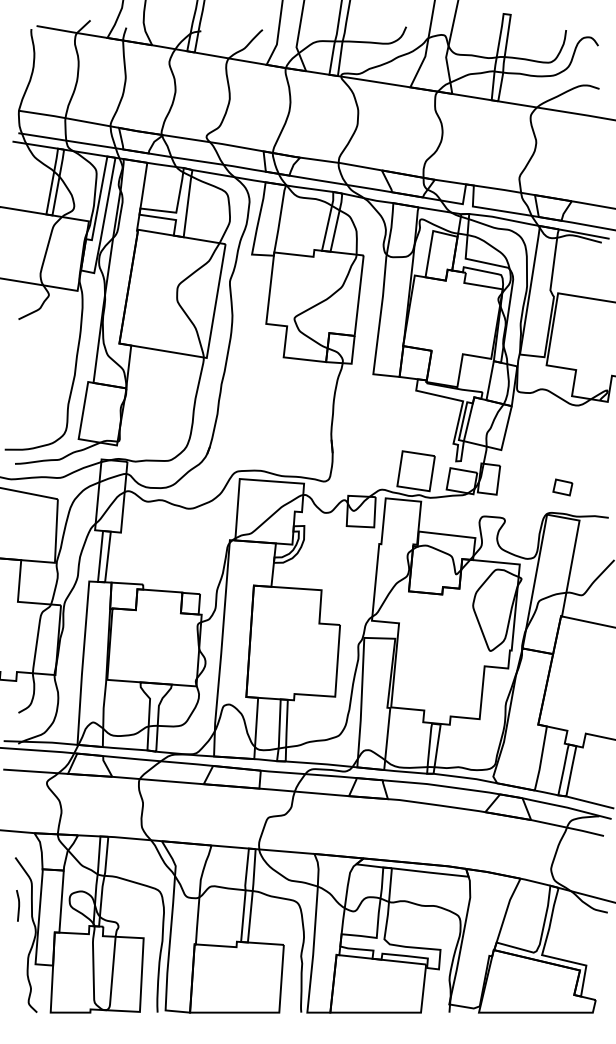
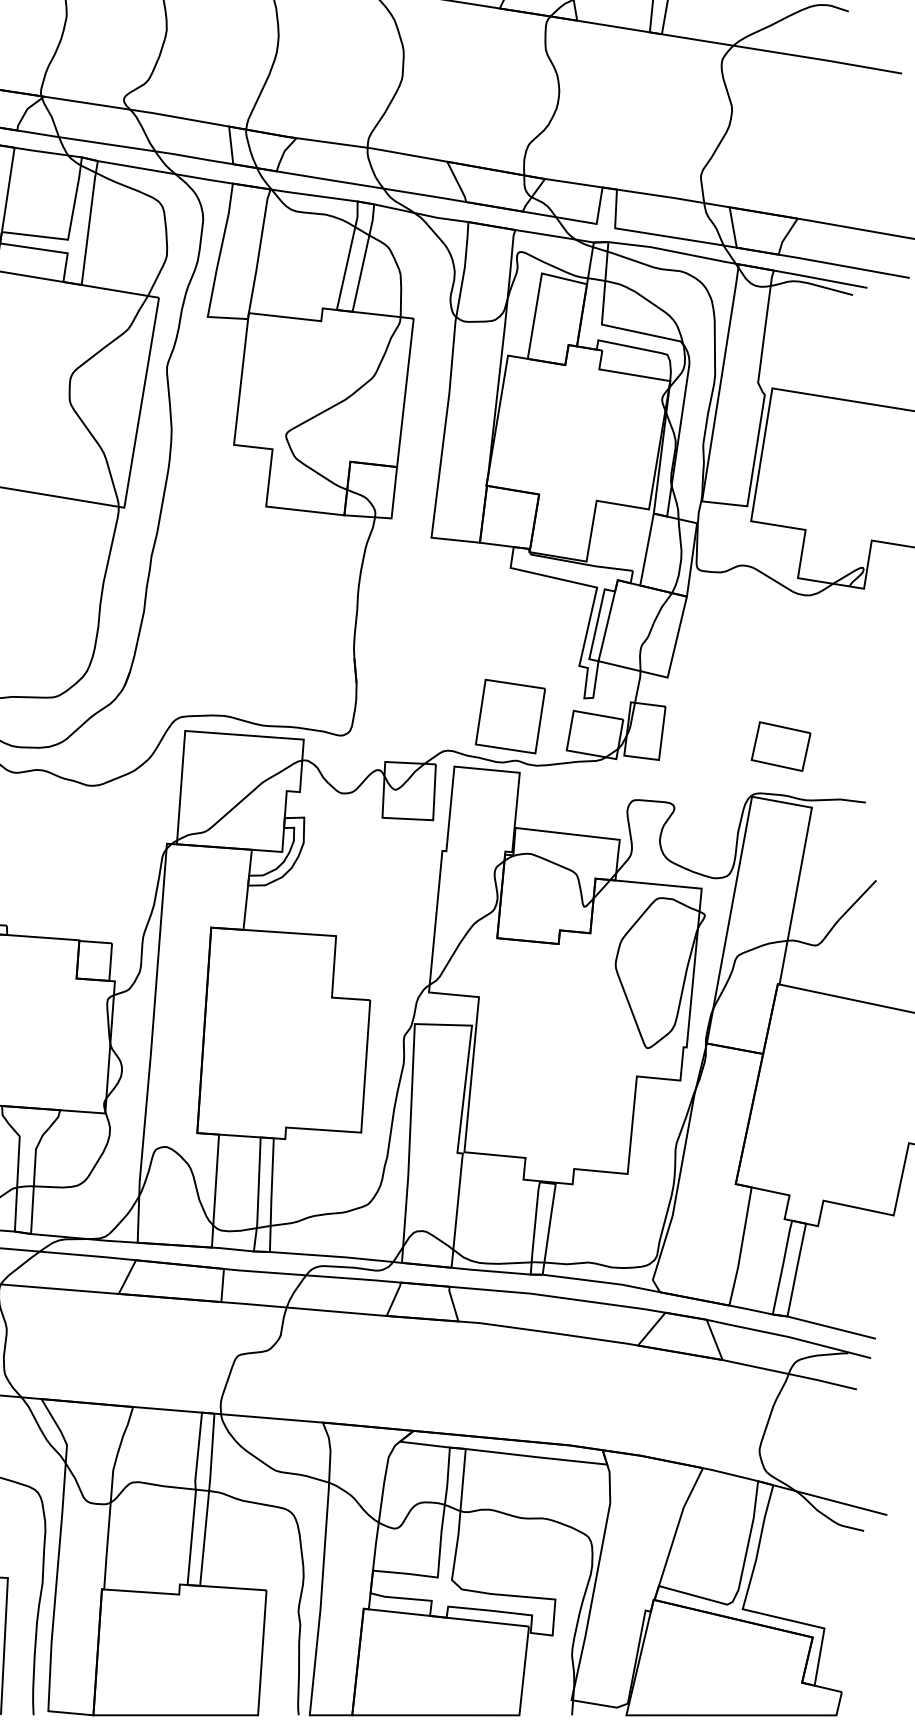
part: (562, 487) -> (780, 746), size x1.67

